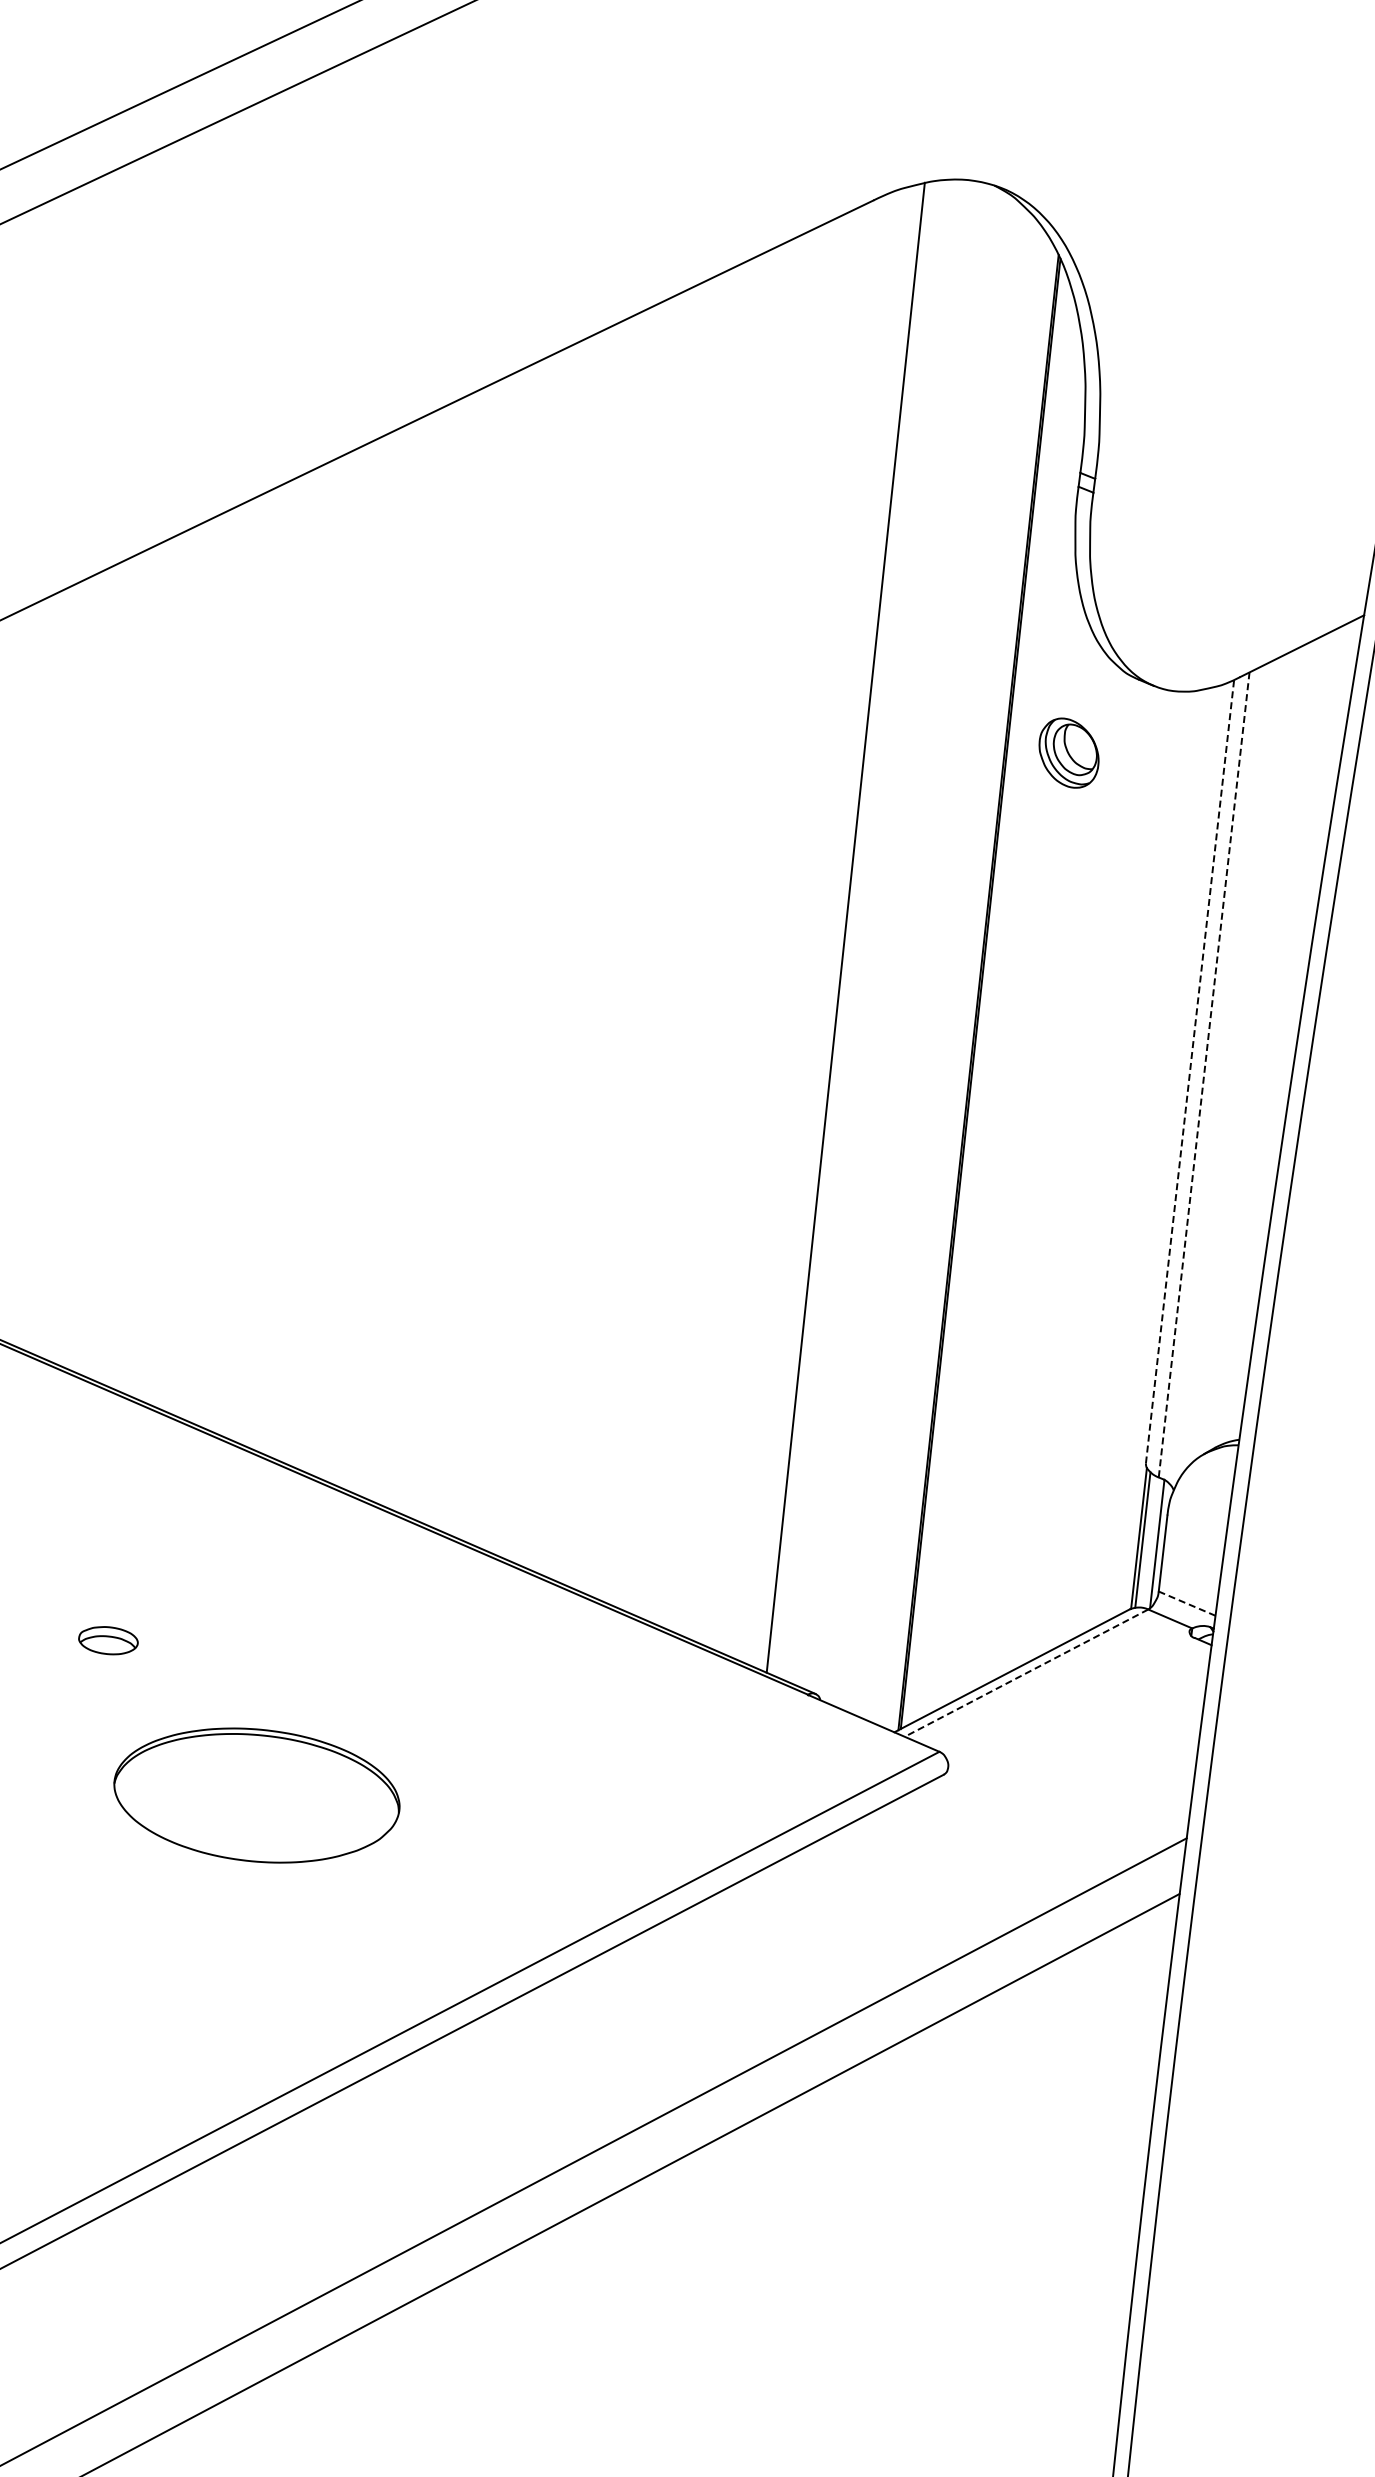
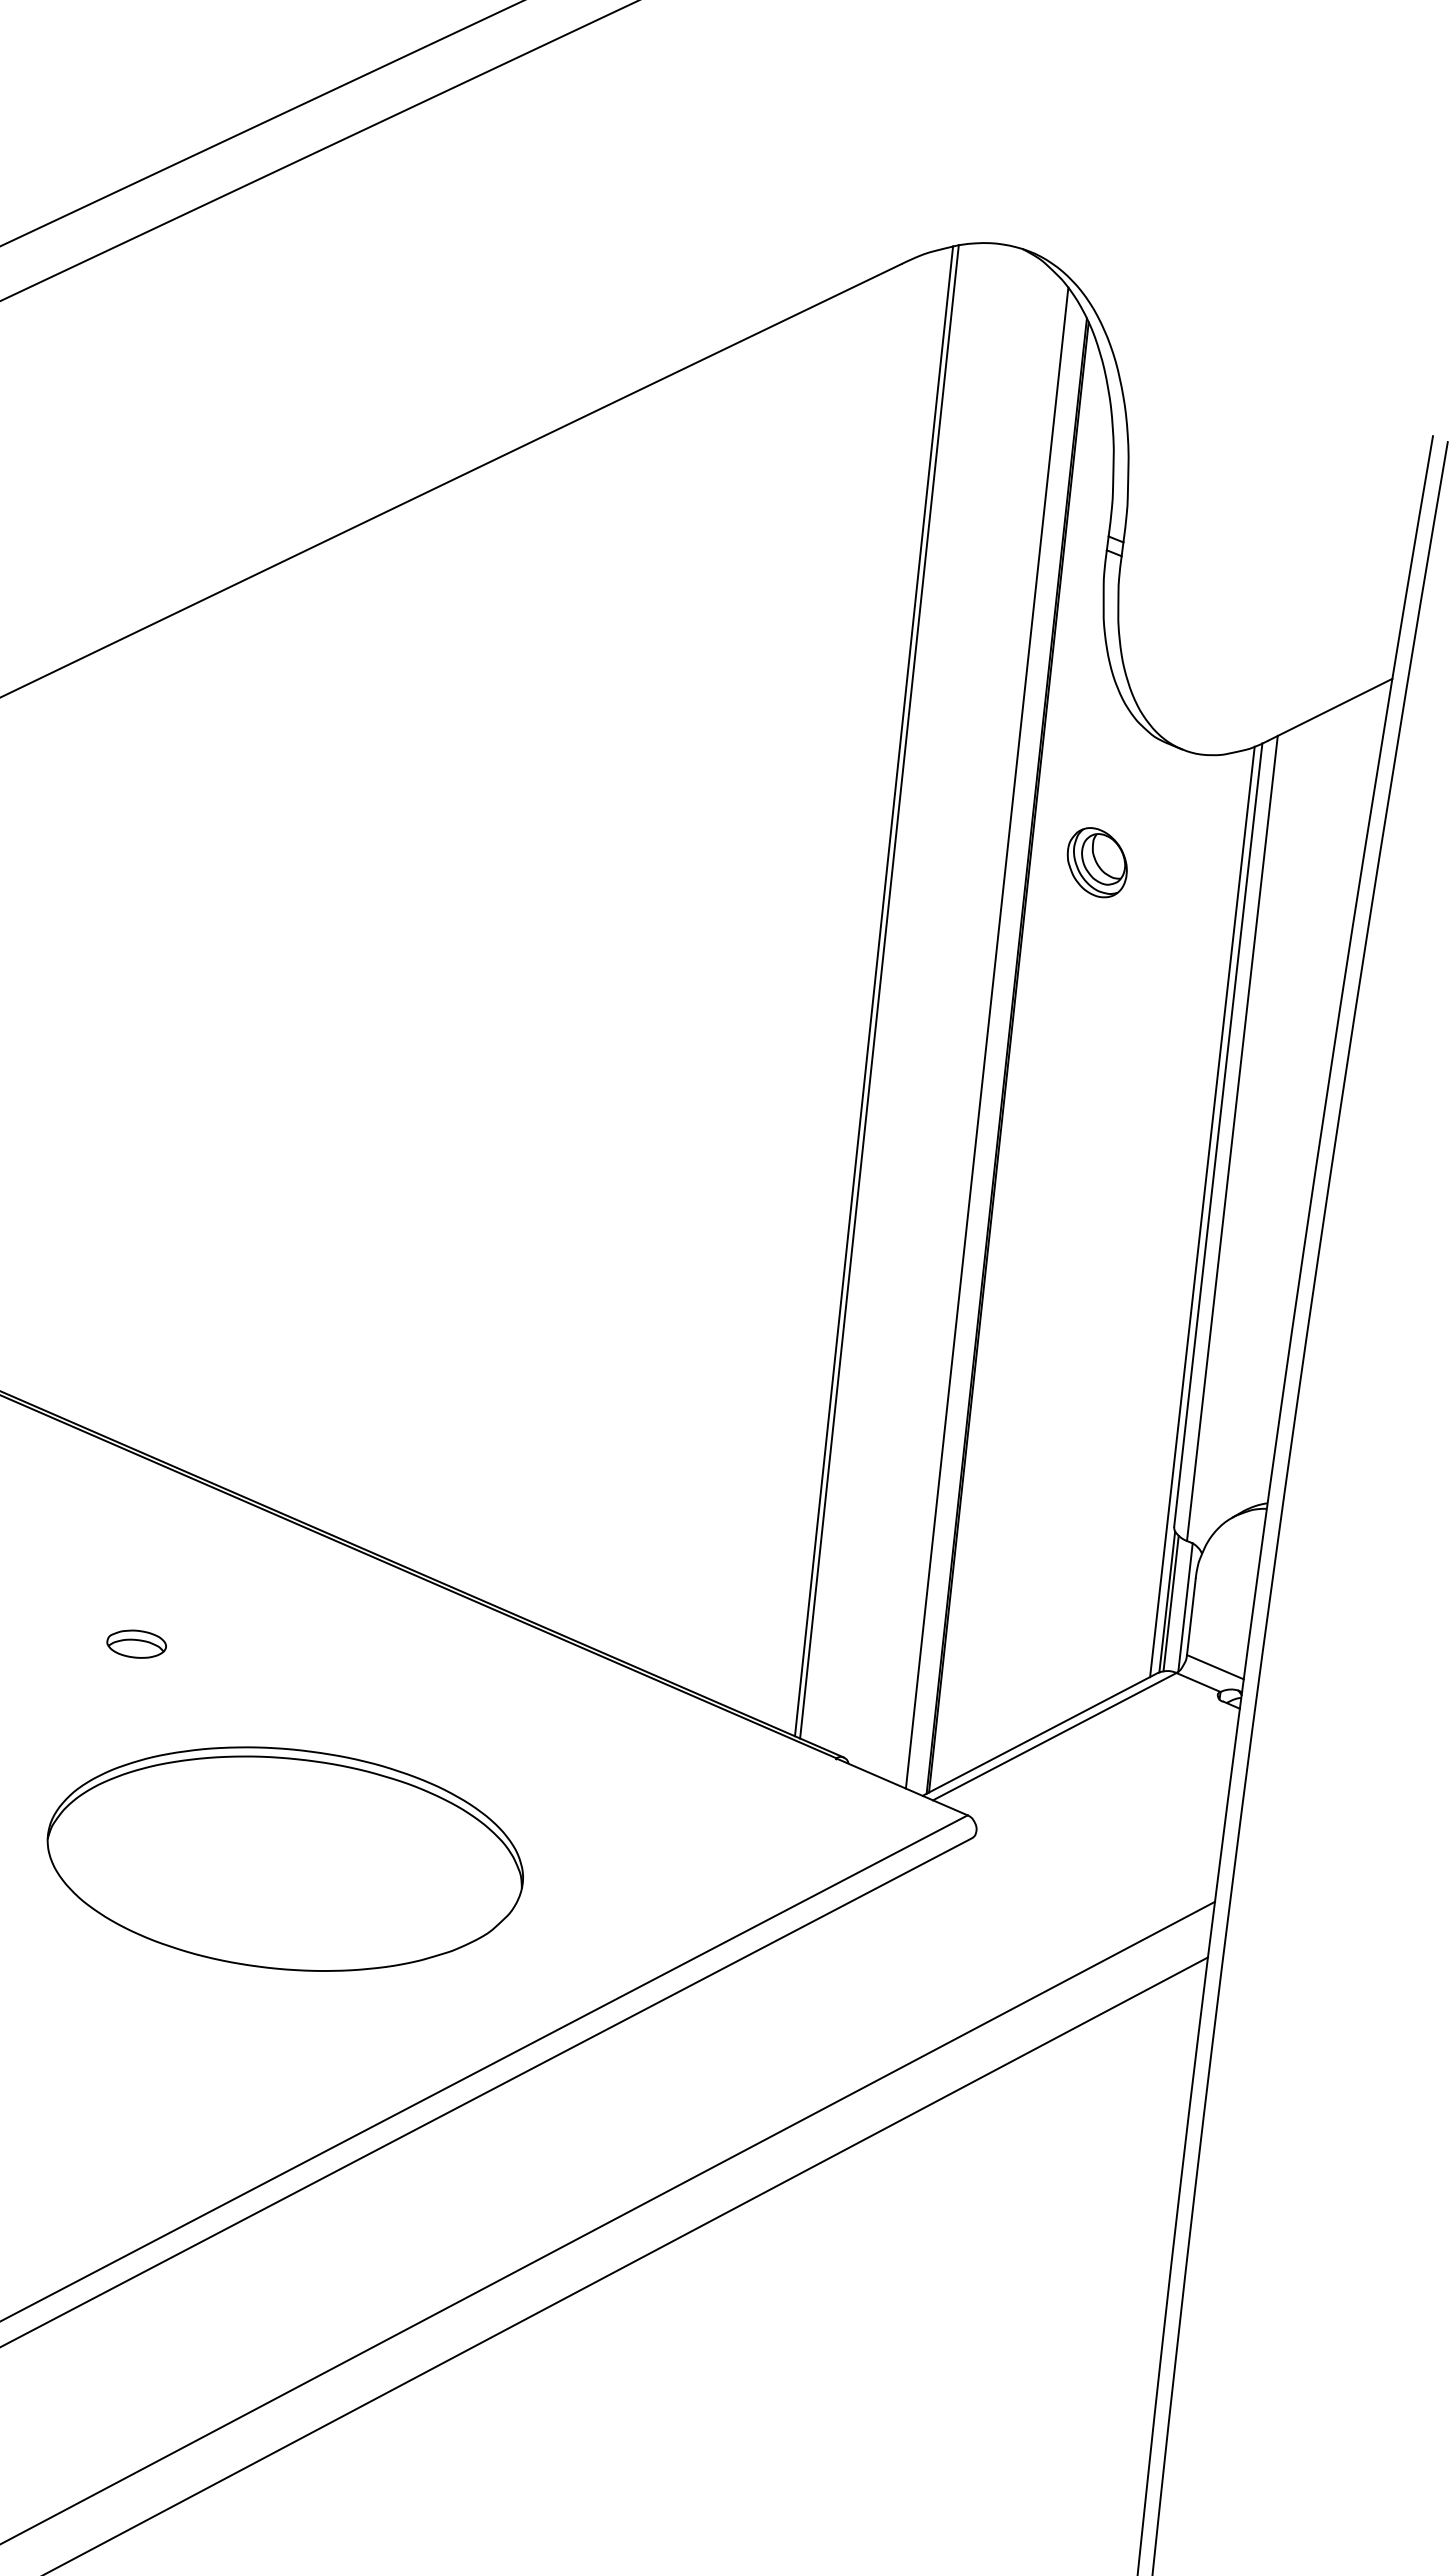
part: (1068, 752) -> (1096, 862), moved
line: (851, 927) -> (879, 991), added
line: (958, 973) -> (986, 1037), added
line: (1190, 1070) -> (1218, 1134), dashed -> solid
line: (1204, 1074) -> (1232, 1138), dashed -> solid
line: (1174, 1147) -> (1202, 1211), added
line: (1187, 1603) -> (1215, 1667), dashed -> solid
part: (108, 1639) -> (136, 1643), moved
line: (1026, 1672) -> (1054, 1736), dashed -> solid
part: (256, 1794) -> (284, 1858), size x1.67

